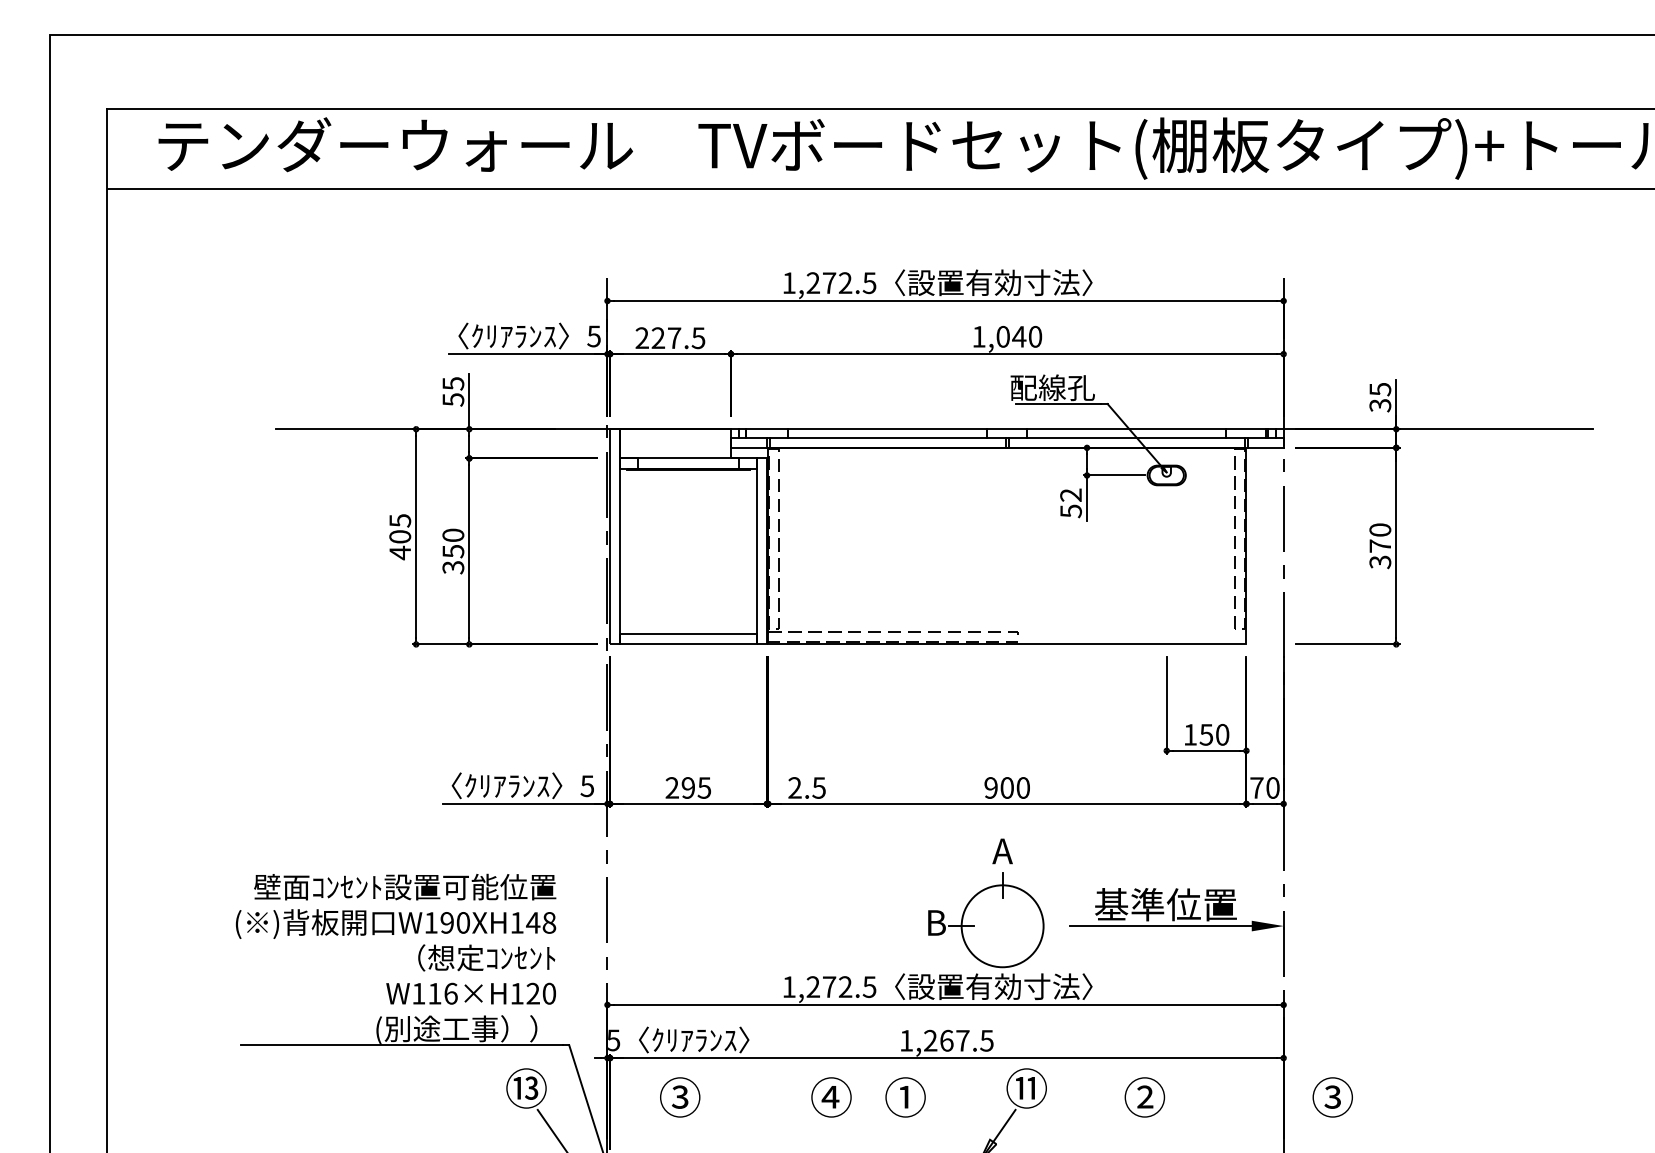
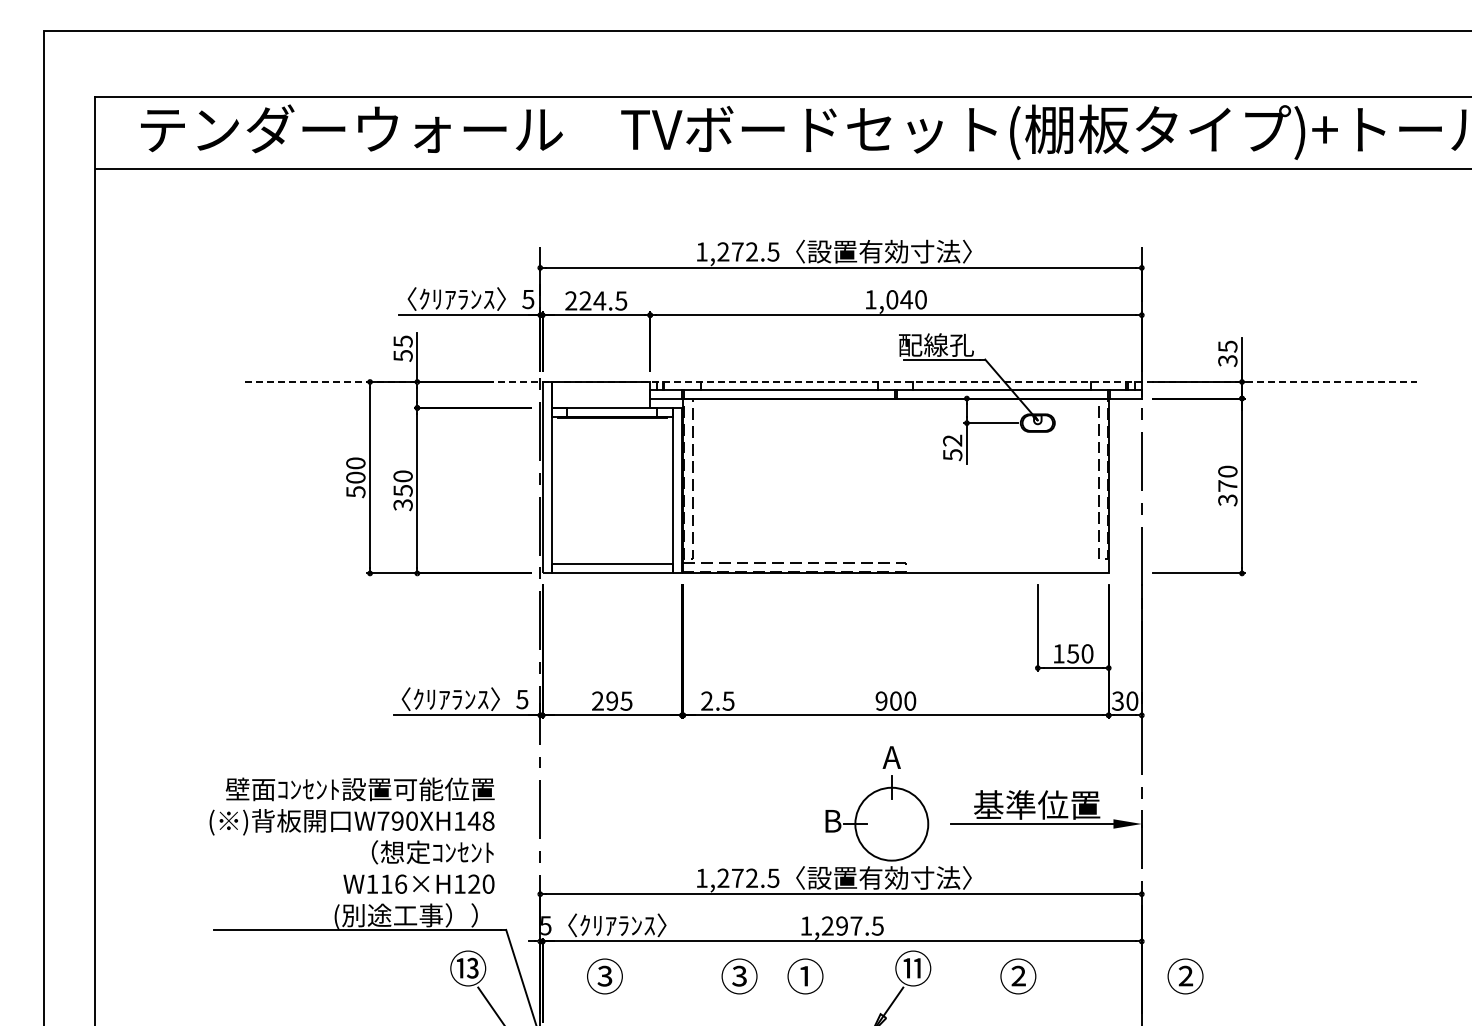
text: (674, 337) -> (599, 300), 227.5 -> 224.5
line: (934, 428) -> (831, 381), solid -> dashed
text: (399, 536) -> (355, 477), 405 -> 500
text: (1256, 787) -> (1117, 700), 70 -> 30
text: (431, 922) -> (383, 820), W190XH148 -> W790XH148
text: (947, 1040) -> (842, 925), 1,267.5 -> 1,297.5
text: (830, 1096) -> (738, 975), ④ -> ③
text: (1332, 1097) -> (1185, 976), ③ -> ②

